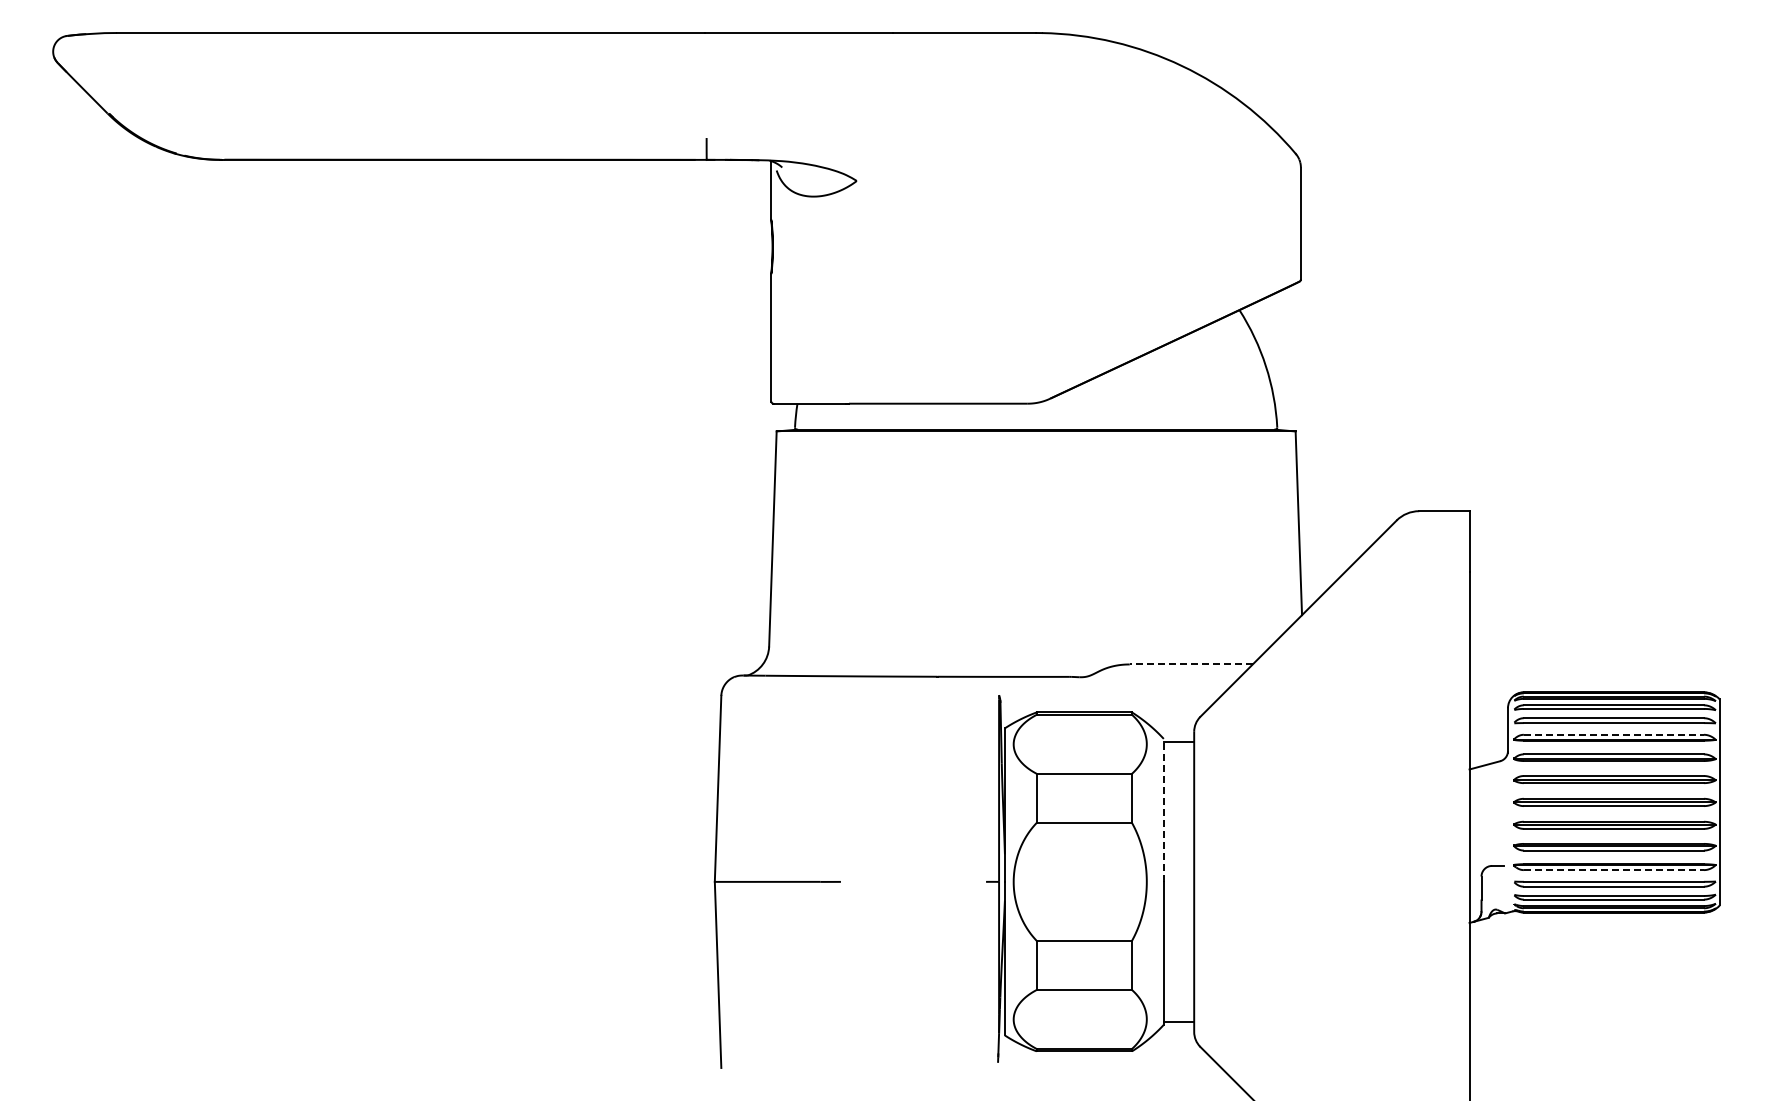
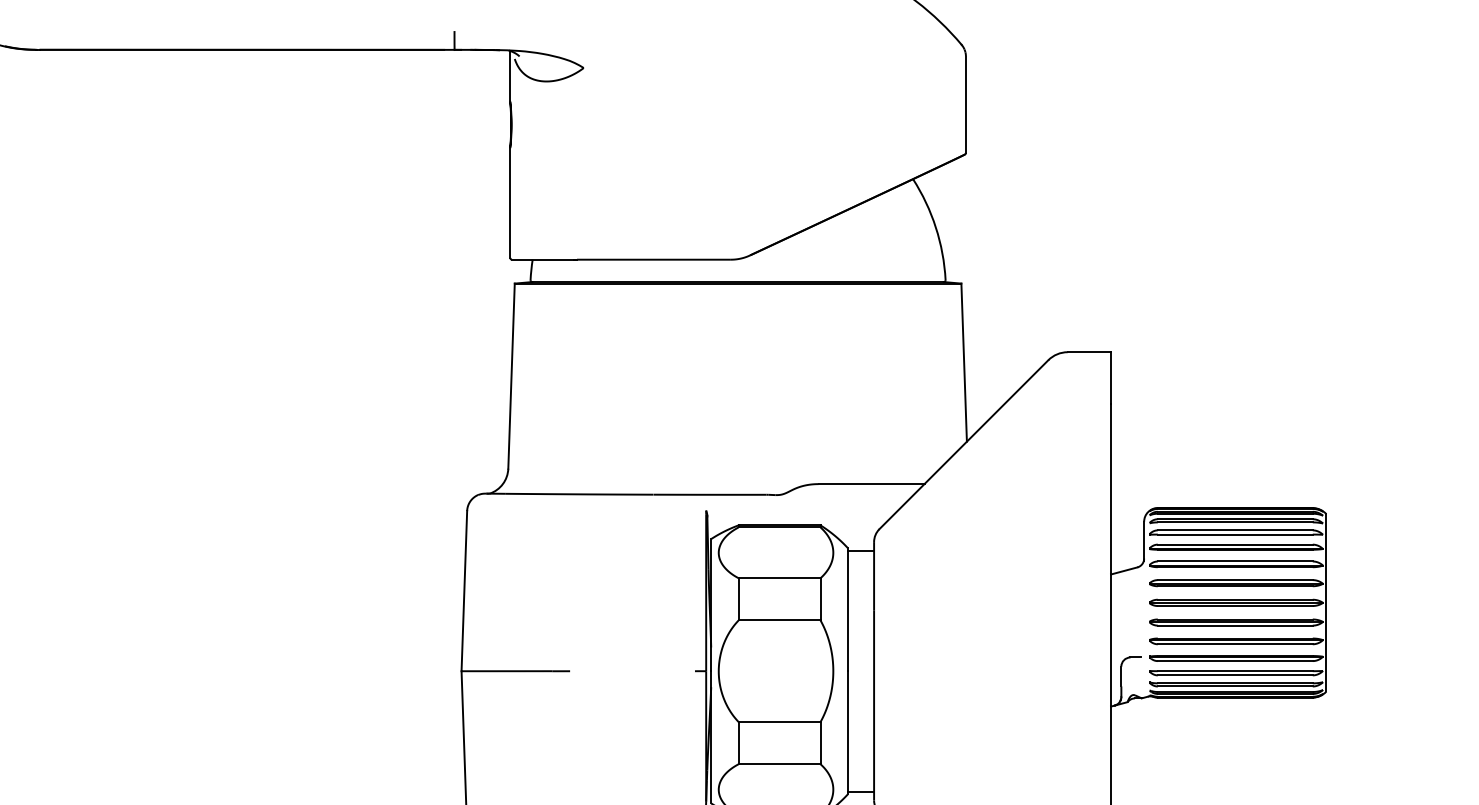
line: (1191, 664) -> (871, 484), dashed -> solid
line: (1614, 734) -> (1235, 544), dashed -> solid
line: (1163, 809) -> (847, 608), dashed -> solid
line: (1614, 870) -> (1235, 661), dashed -> solid

